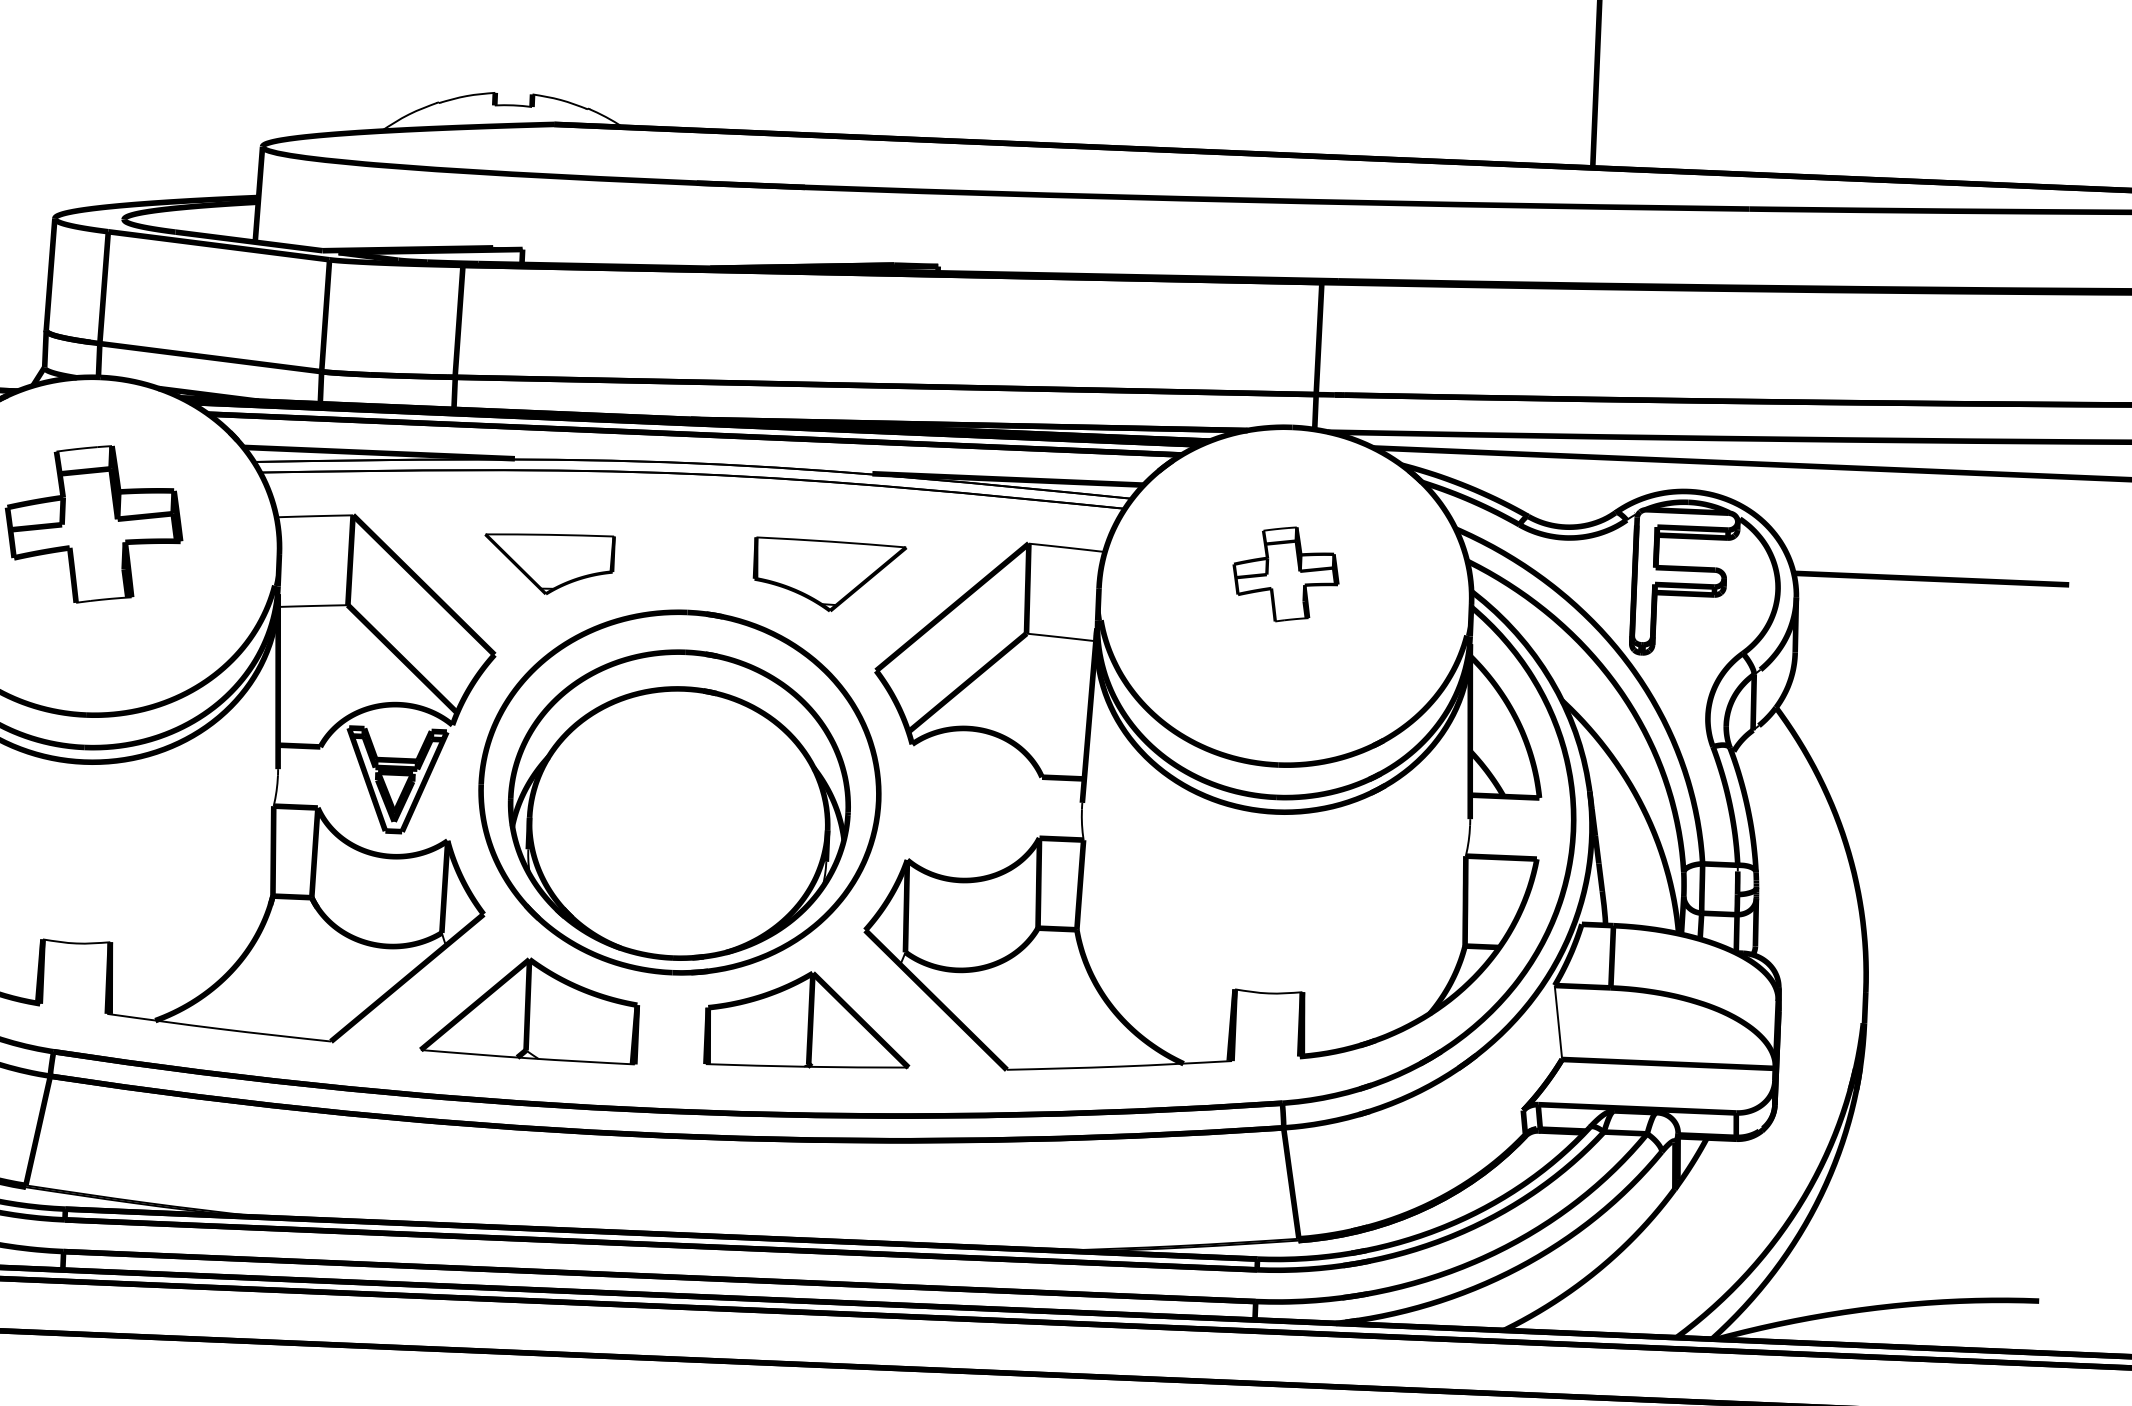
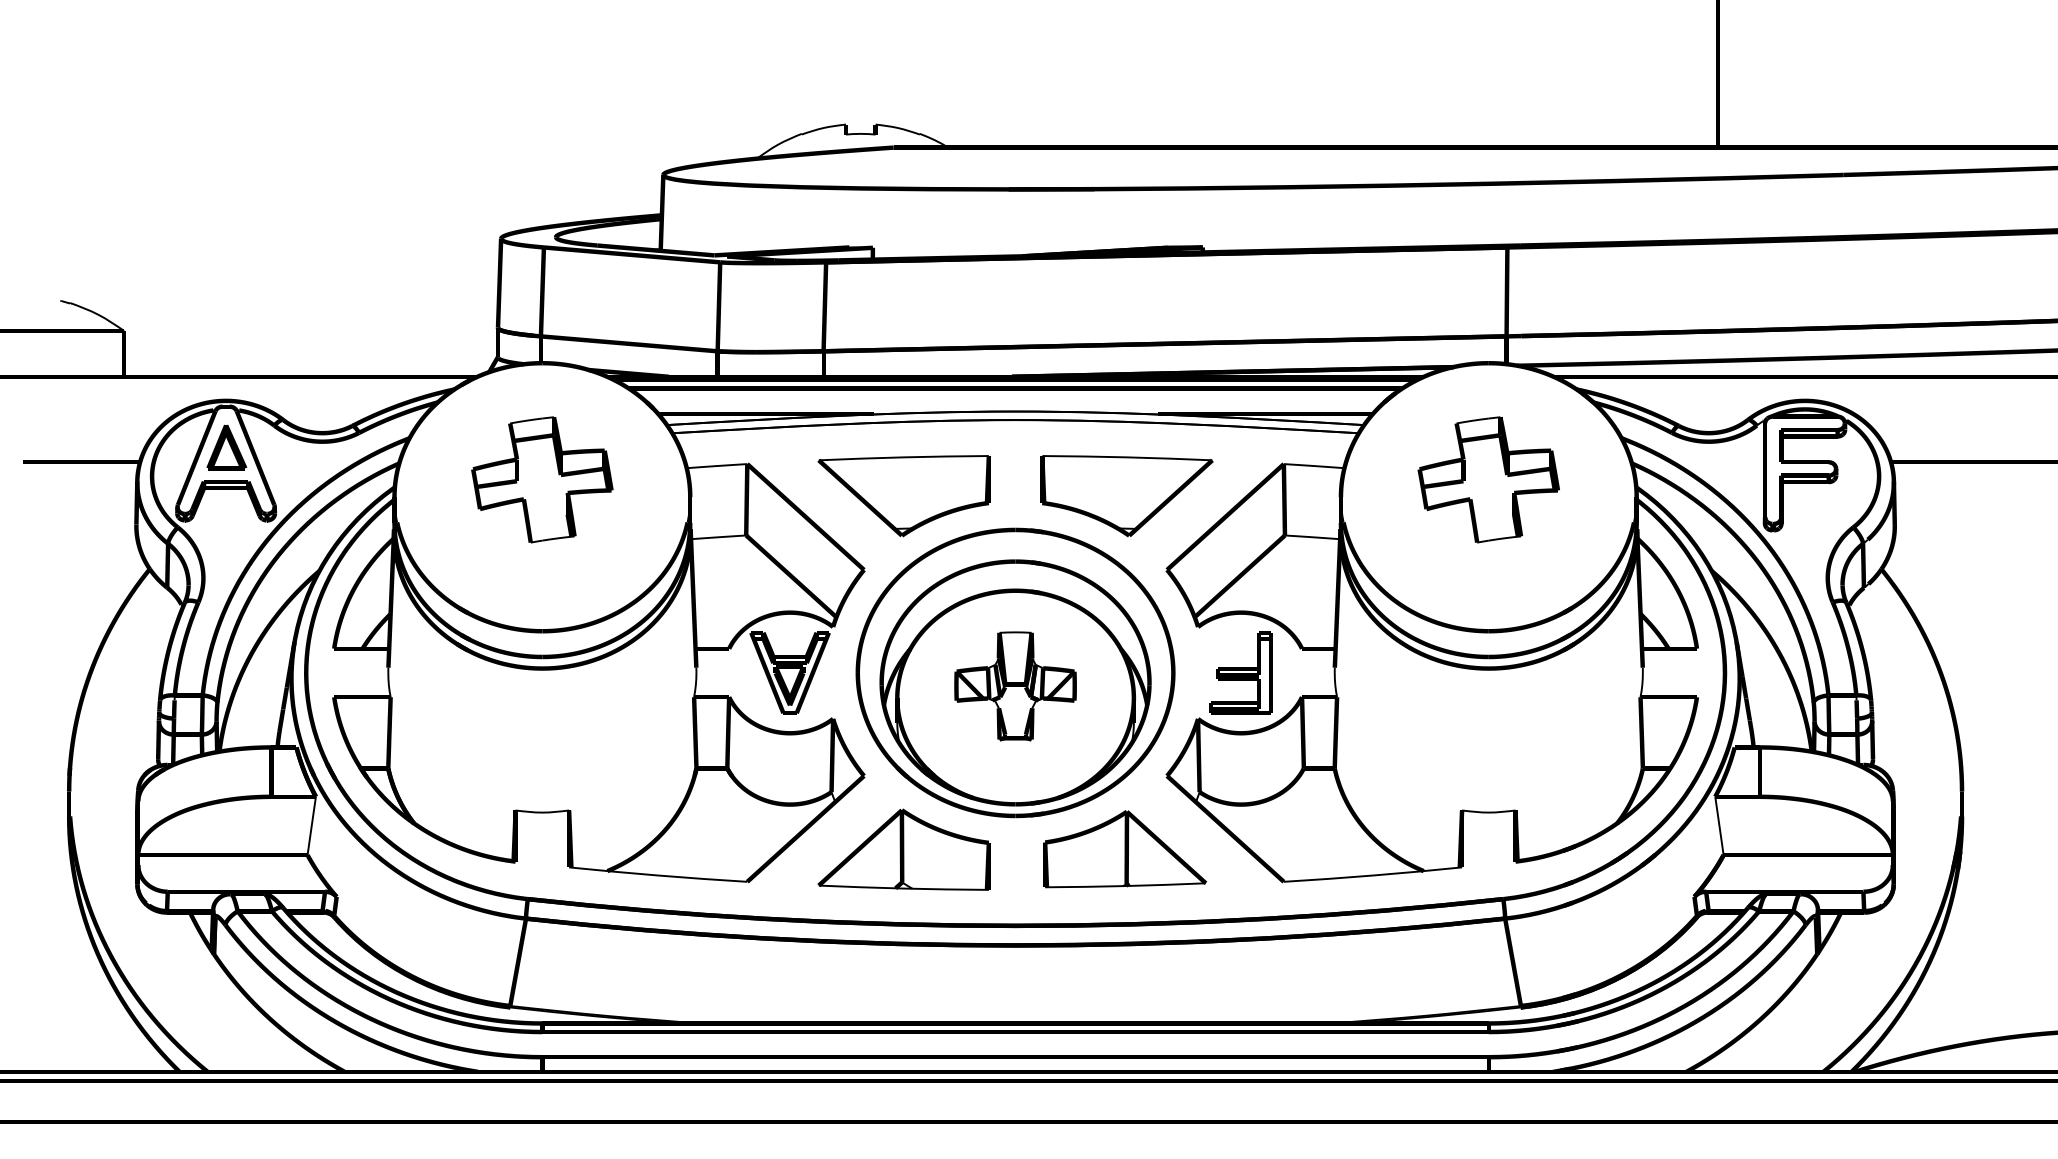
part: (548, 564) -> (903, 496), size x1.67
part: (1285, 573) -> (1488, 479), size x1.67
part: (828, 576) -> (1126, 496), size x1.43
part: (963, 803) -> (1240, 672), added
part: (679, 809) -> (1015, 686), added

